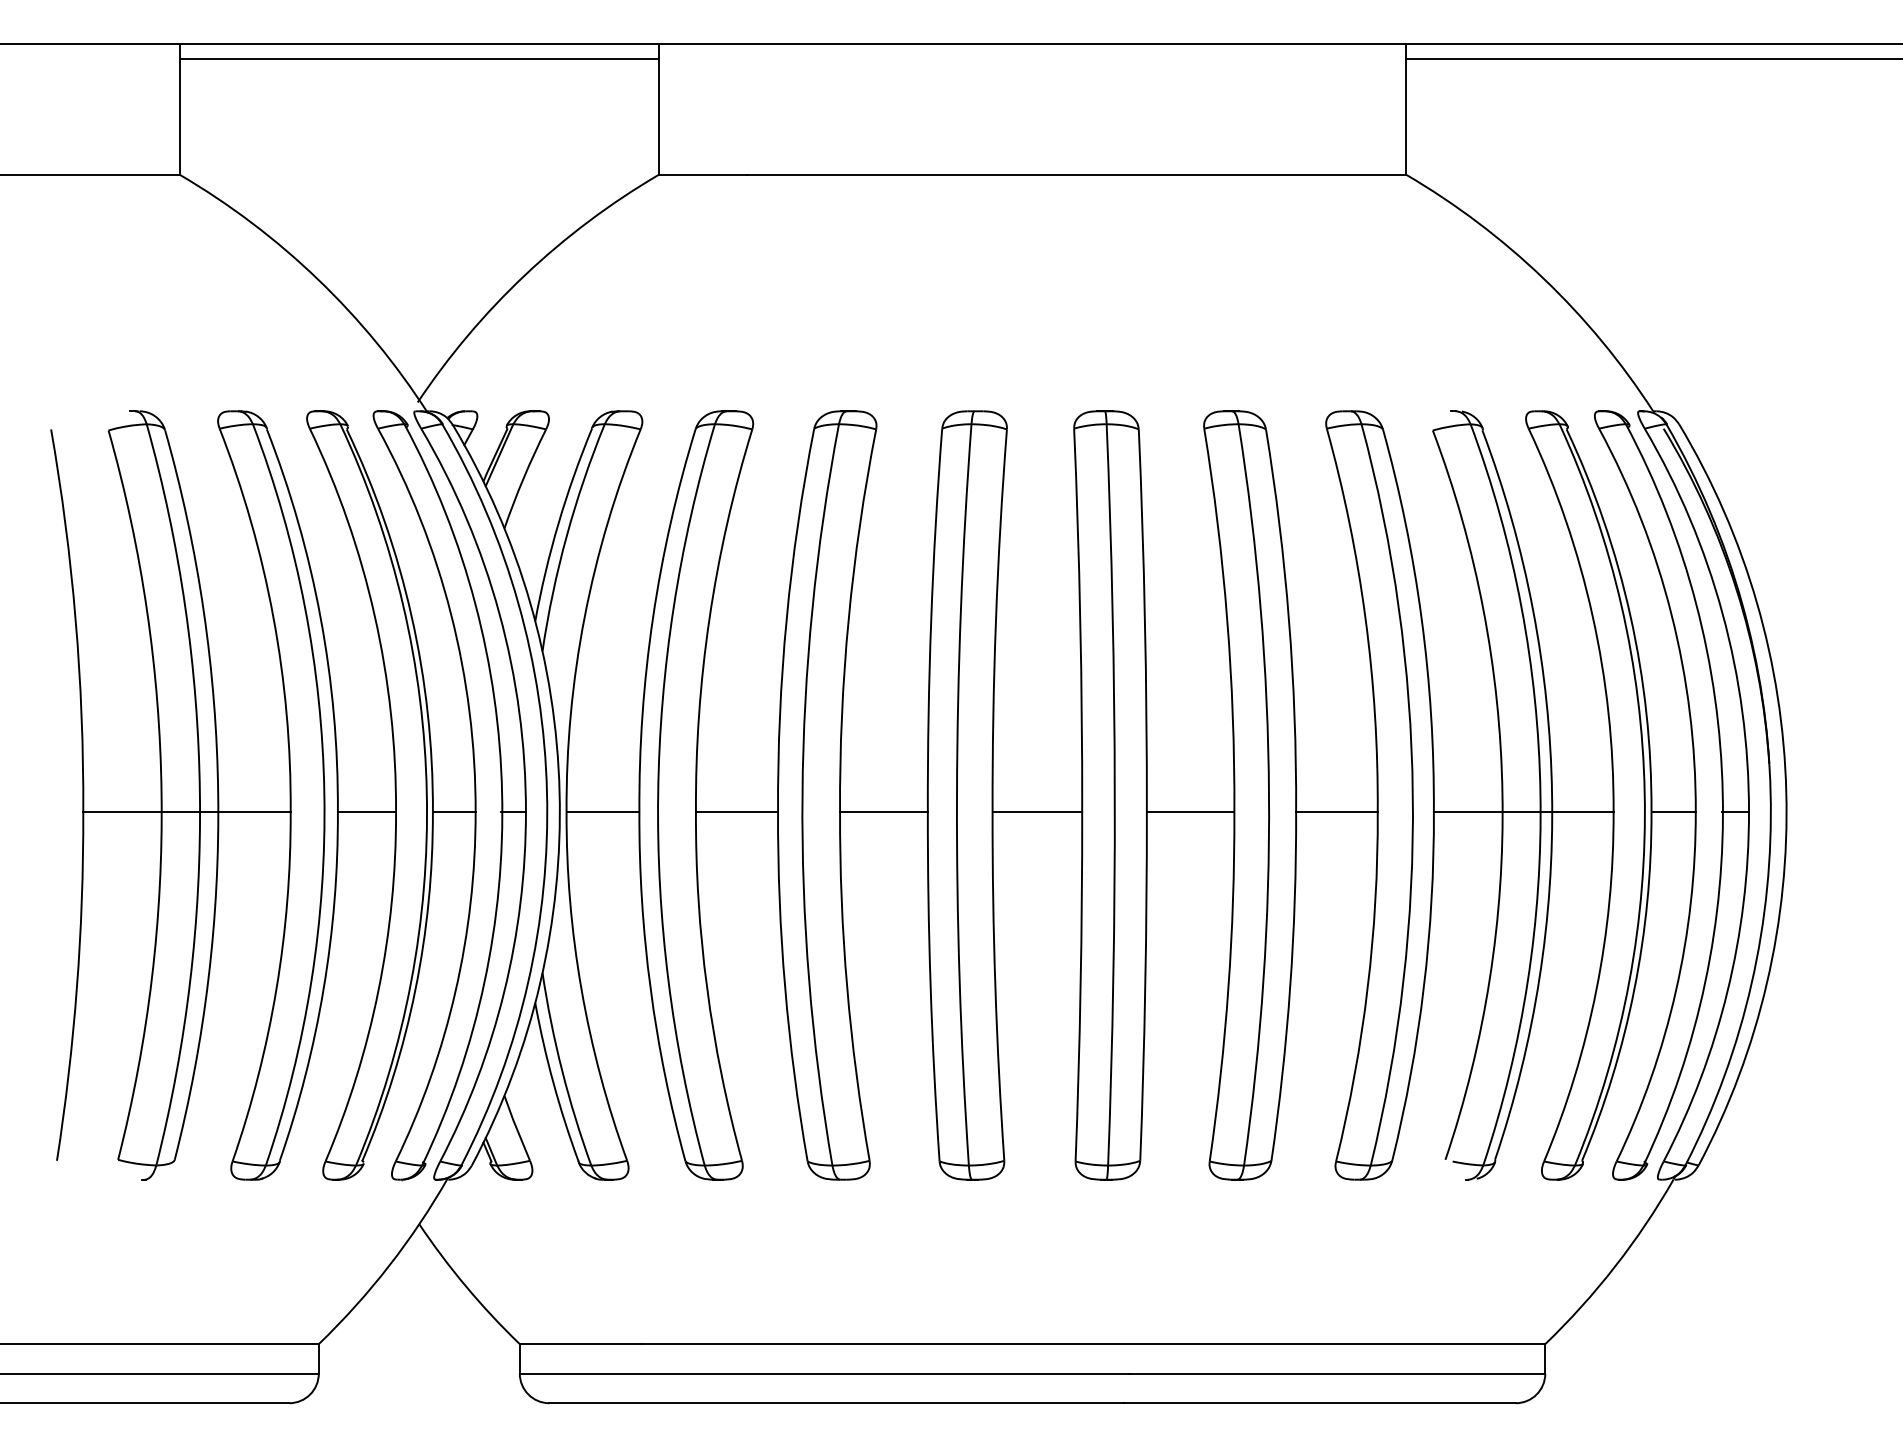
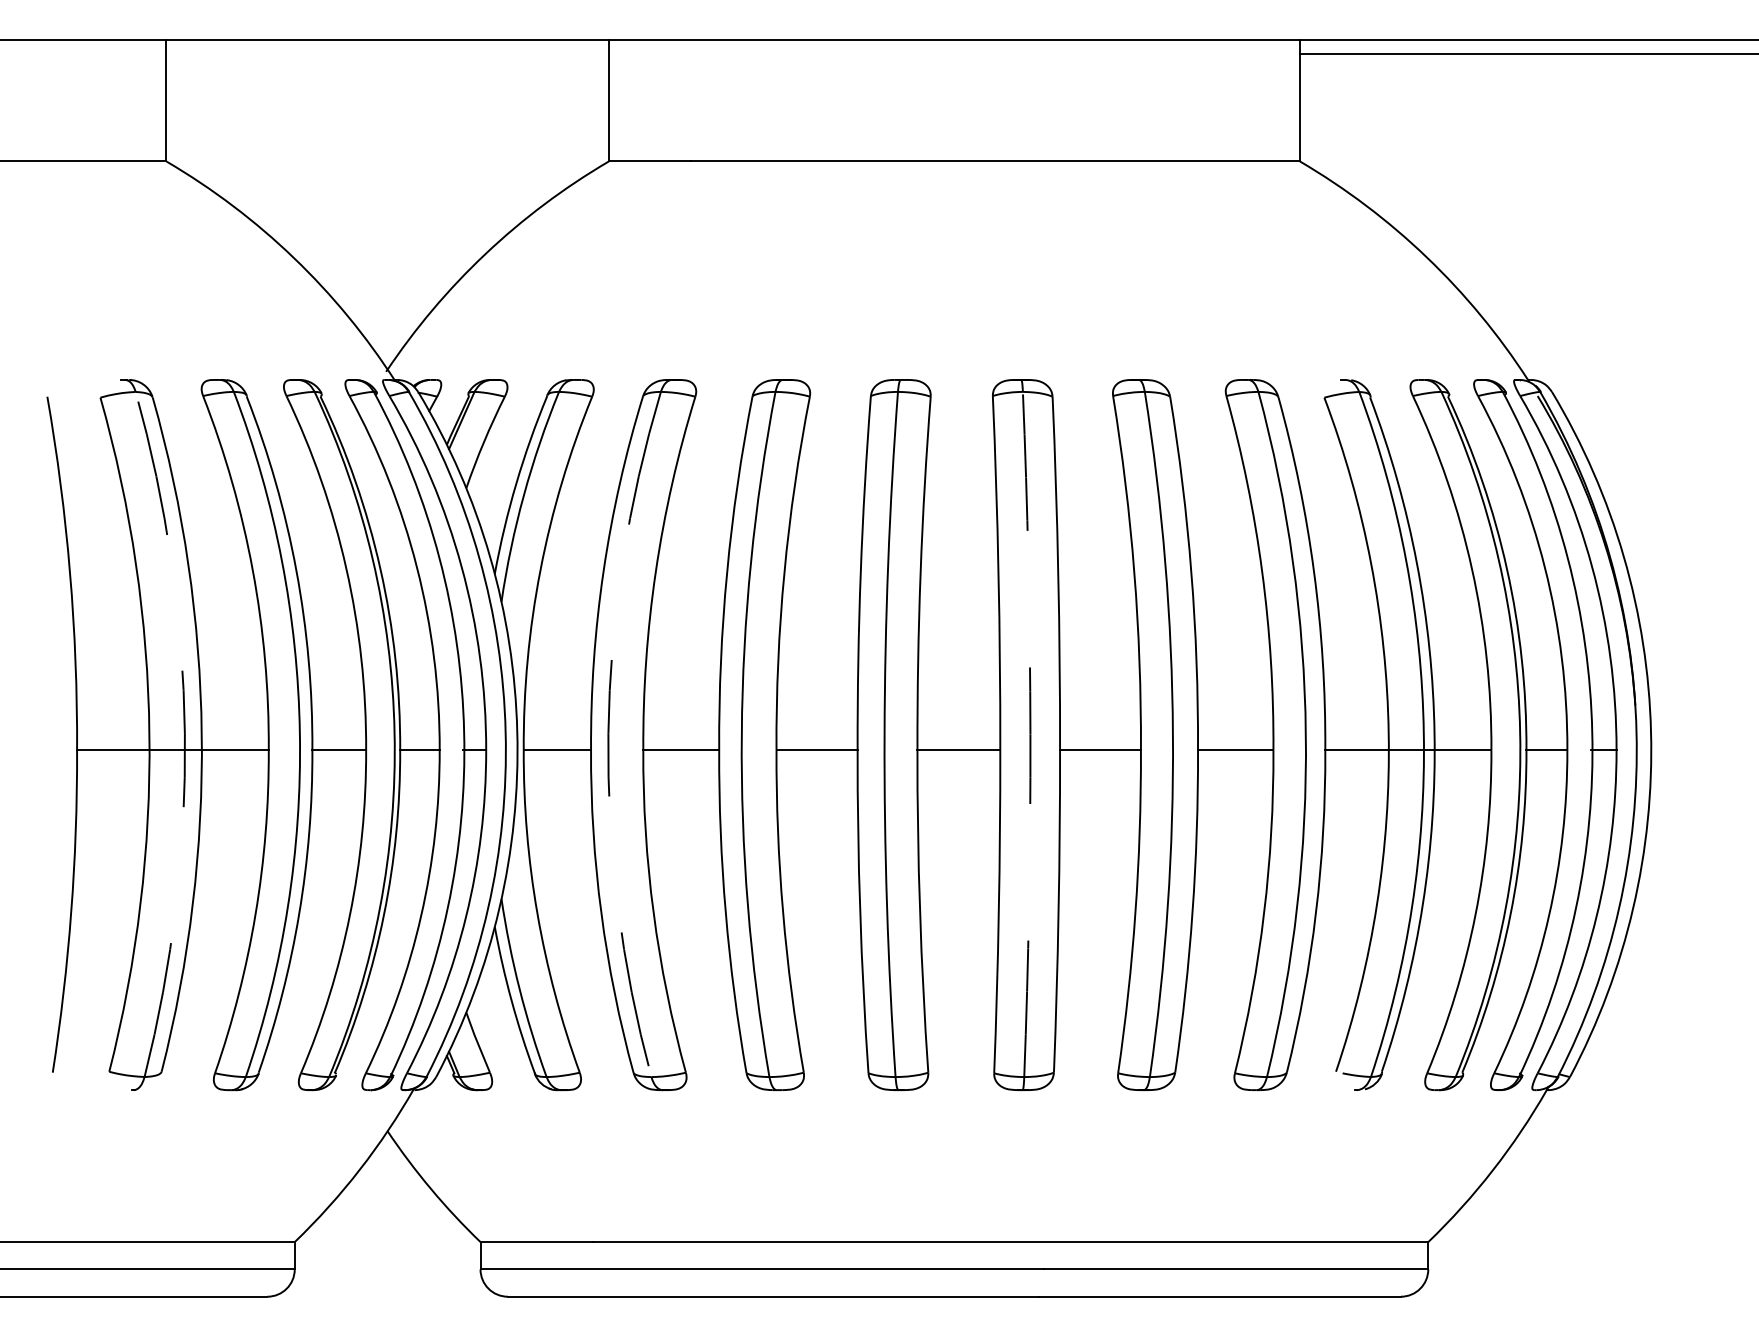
line: (419, 59) -> (387, 54), removed
arc: (199, 793) -> (184, 733), solid -> dashed
arc: (658, 793) -> (608, 733), solid -> dashed
arc: (1114, 794) -> (1030, 734), solid -> dashed

